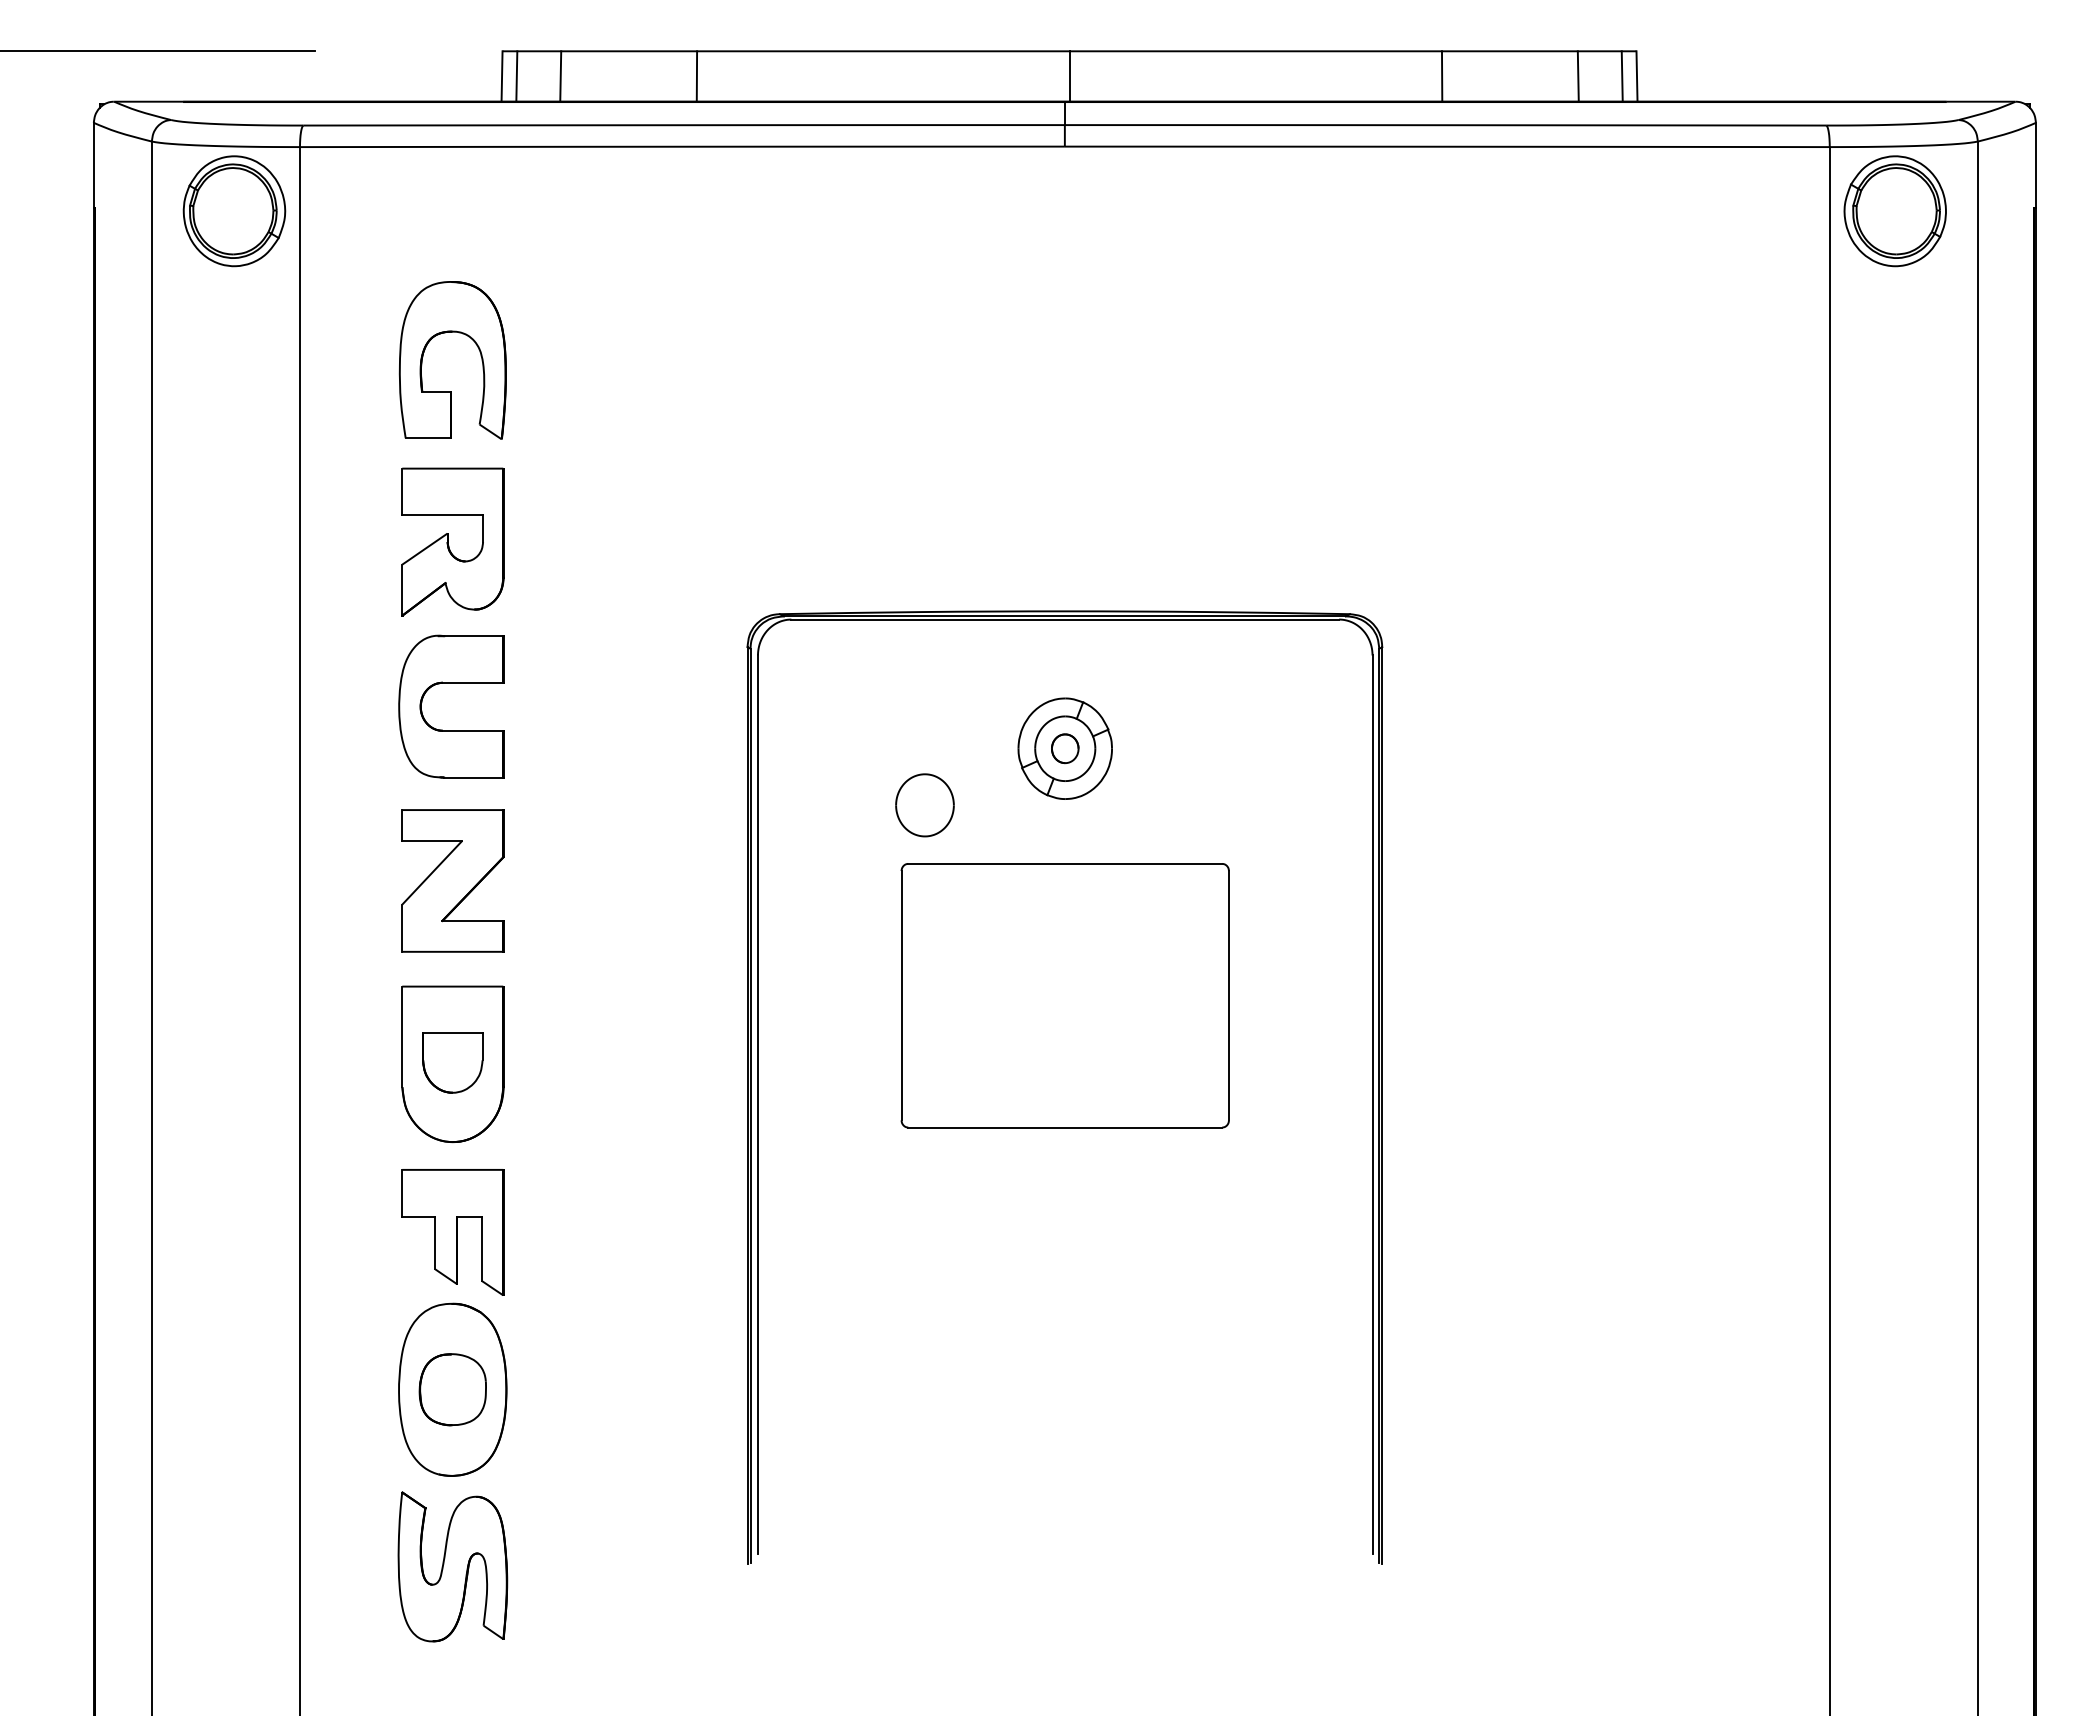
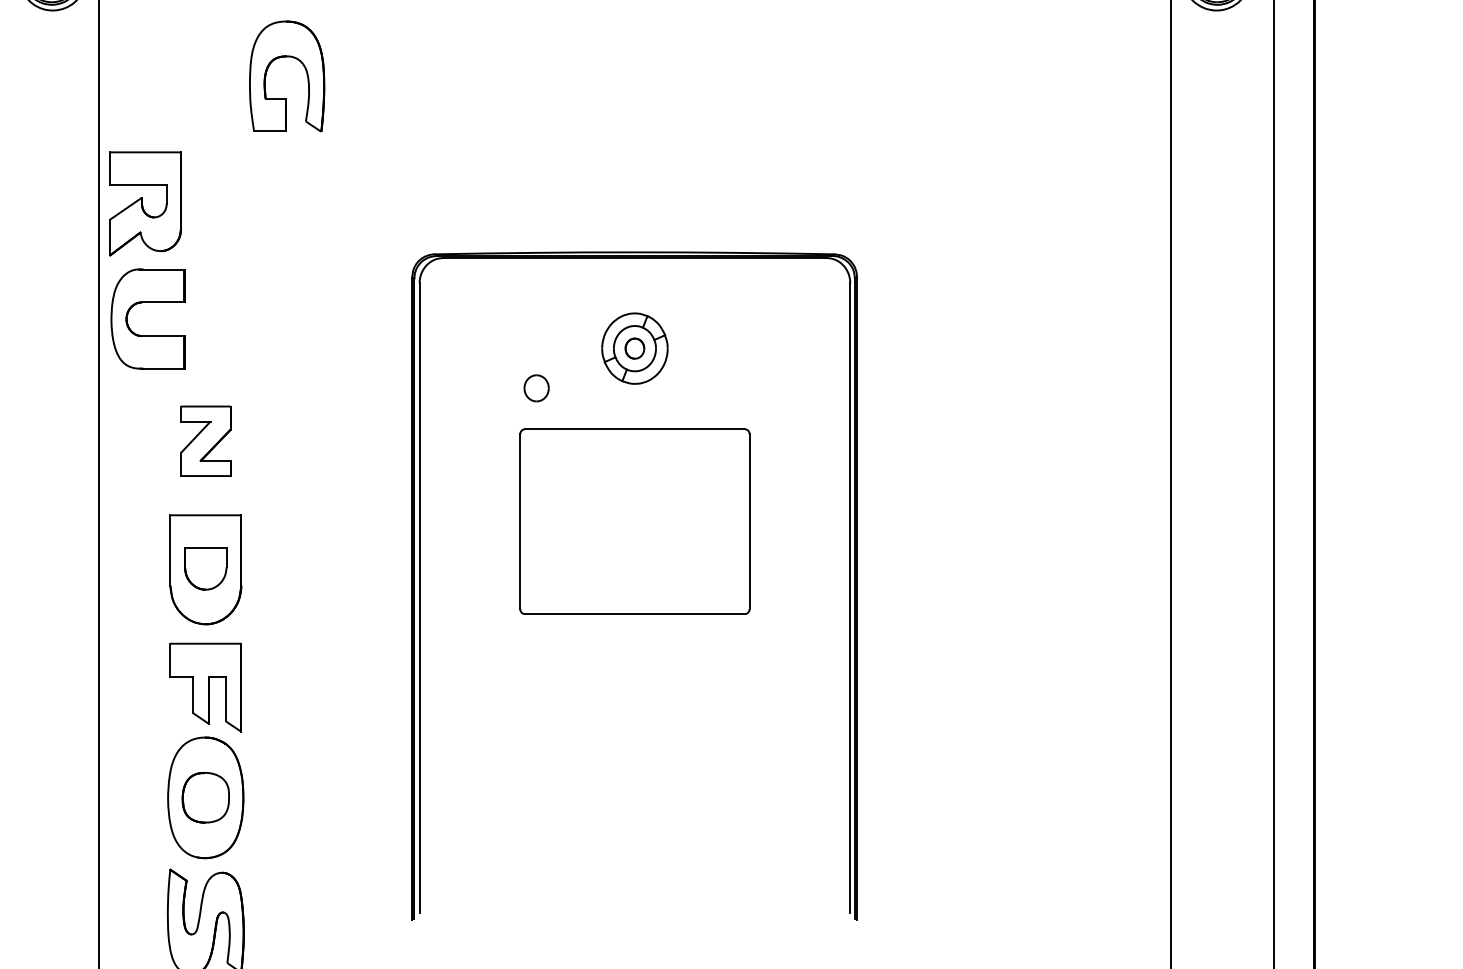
part: (462, 334) -> (293, 58), moved
part: (452, 541) -> (145, 203), moved
part: (451, 683) -> (148, 302), moved
part: (924, 805) -> (536, 388), size x0.6
part: (452, 880) -> (205, 440), size x0.7

